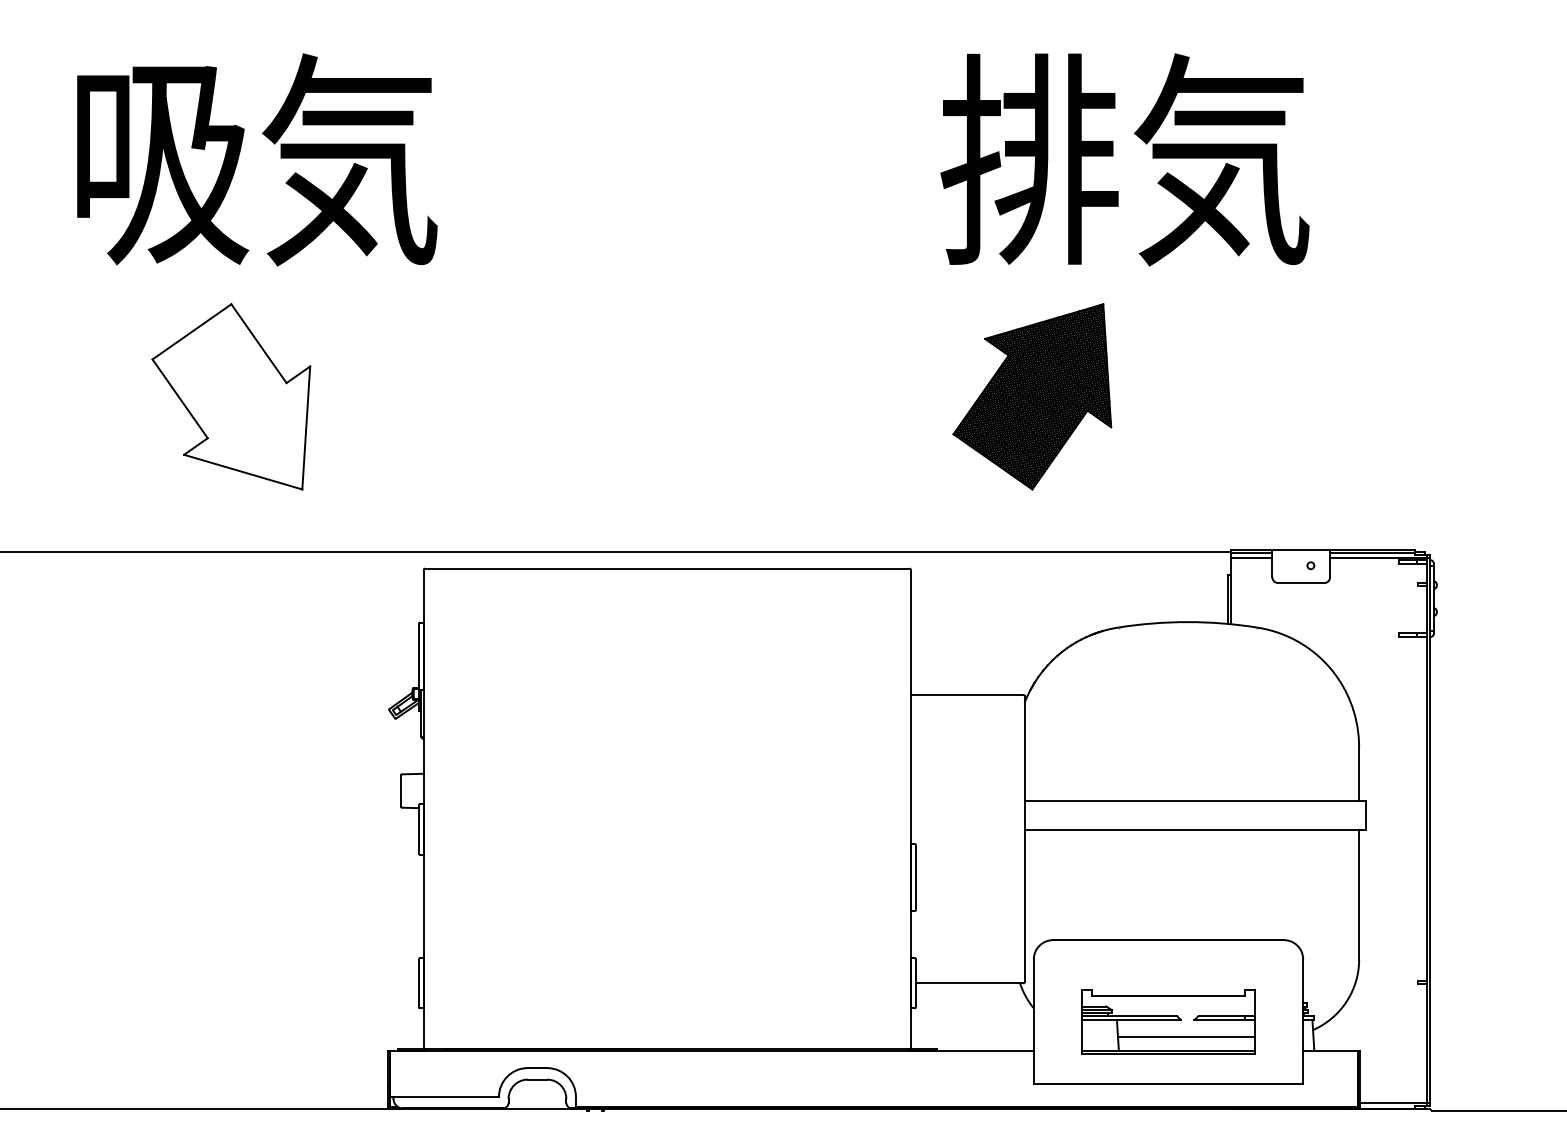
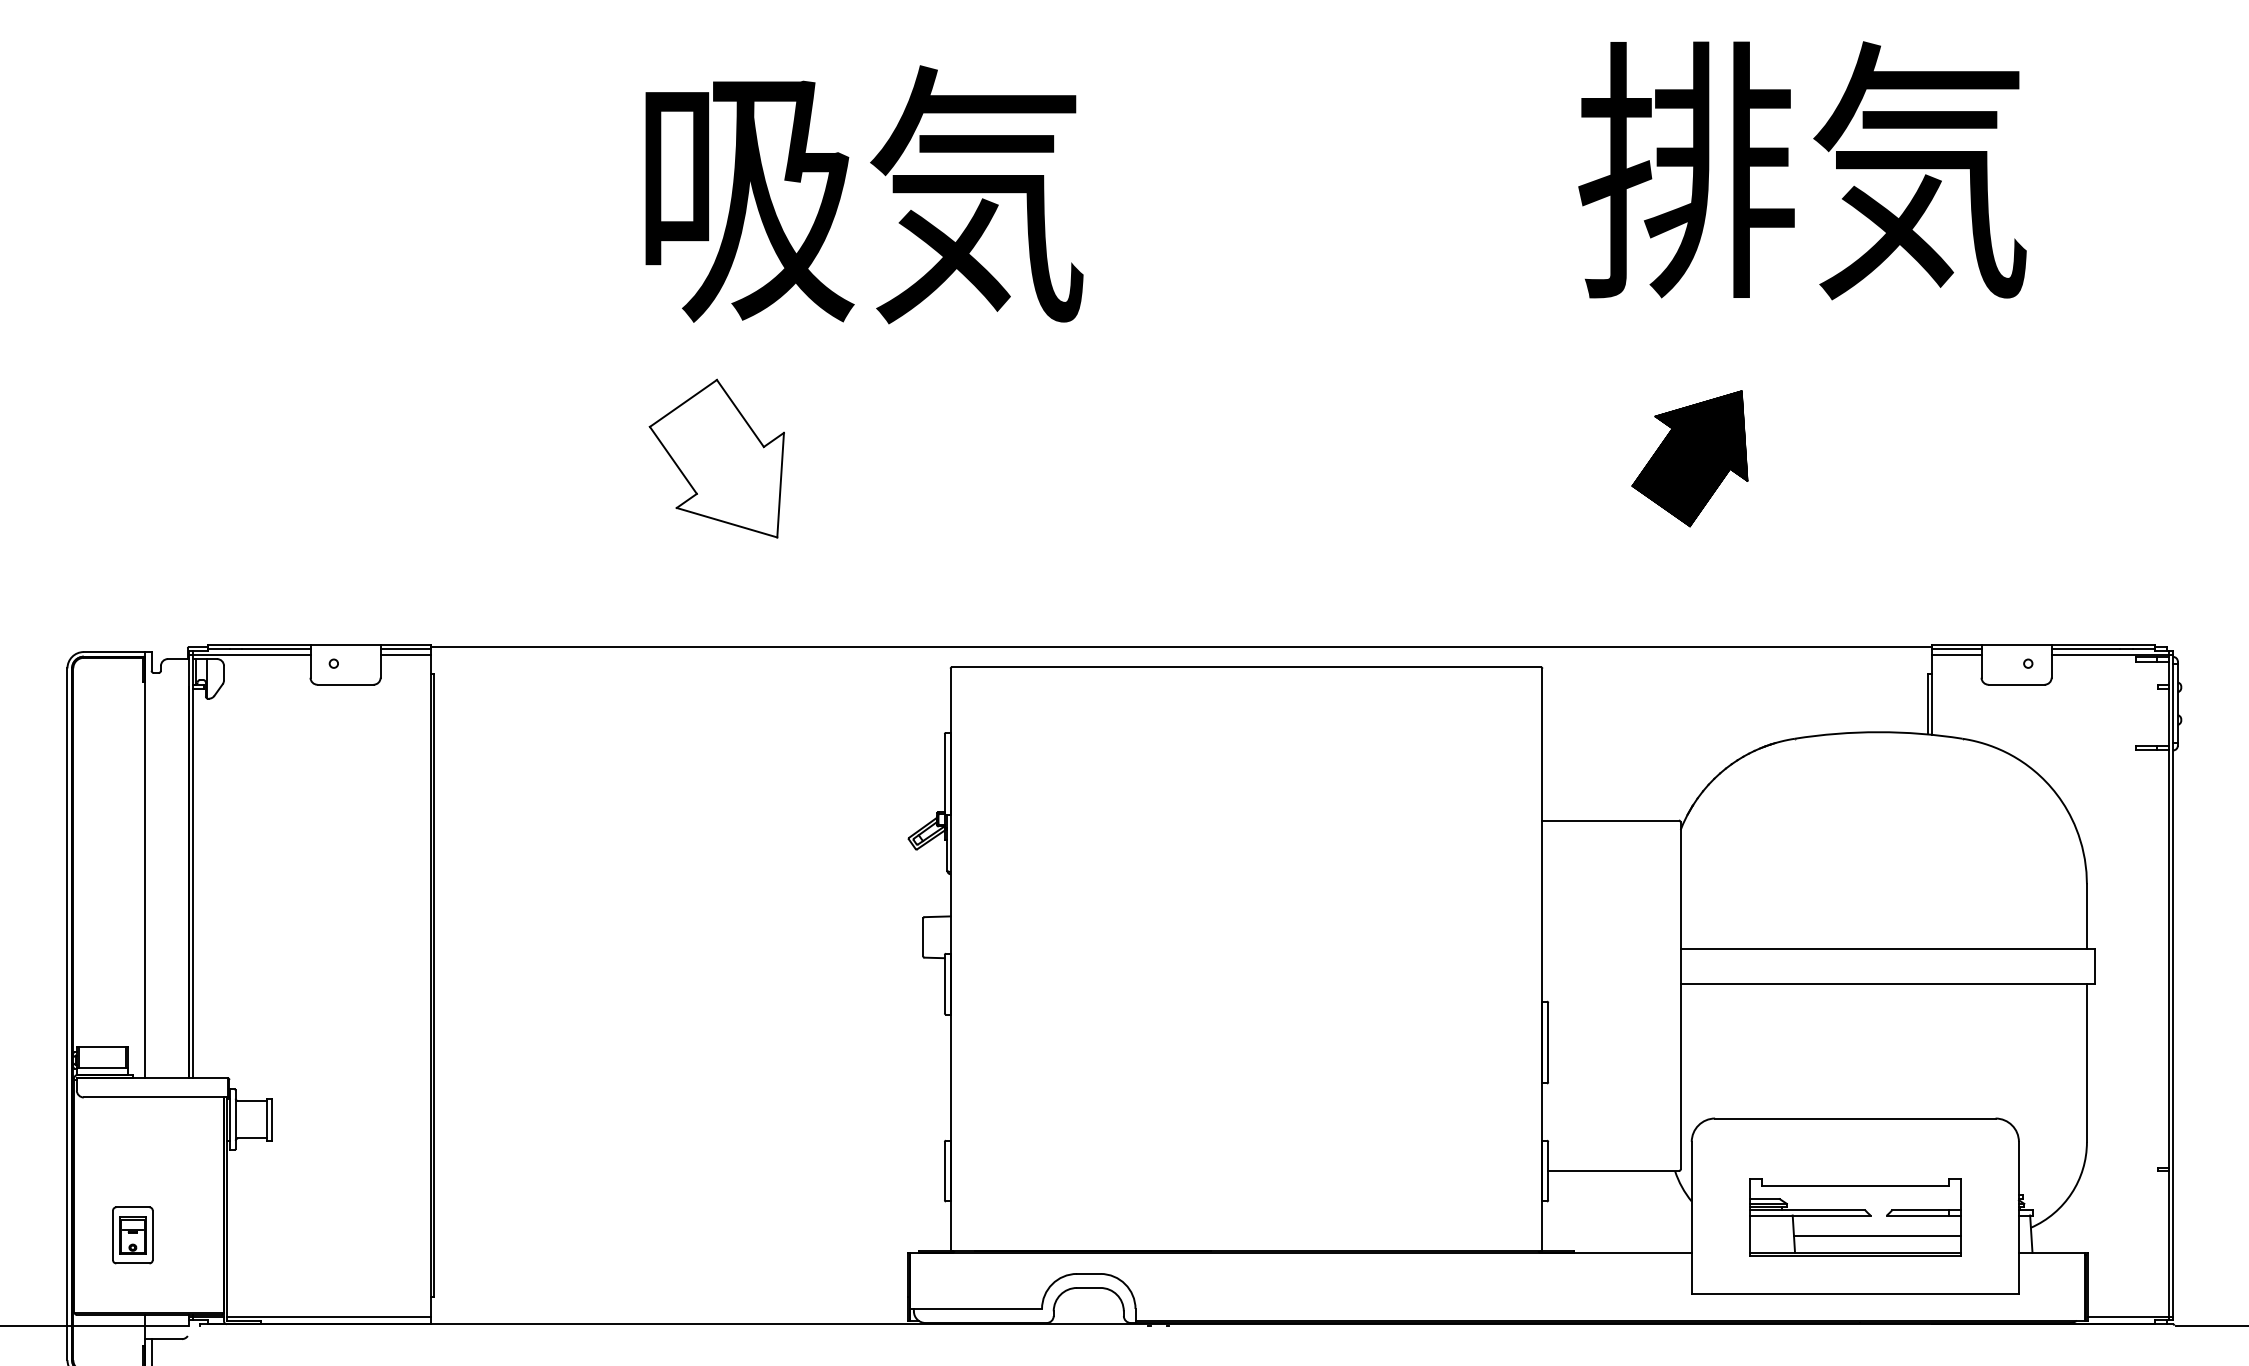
text: (257, 159) -> (864, 194), moved
part: (231, 396) -> (716, 458), size x0.7
part: (1031, 396) -> (1689, 458), size x0.6

